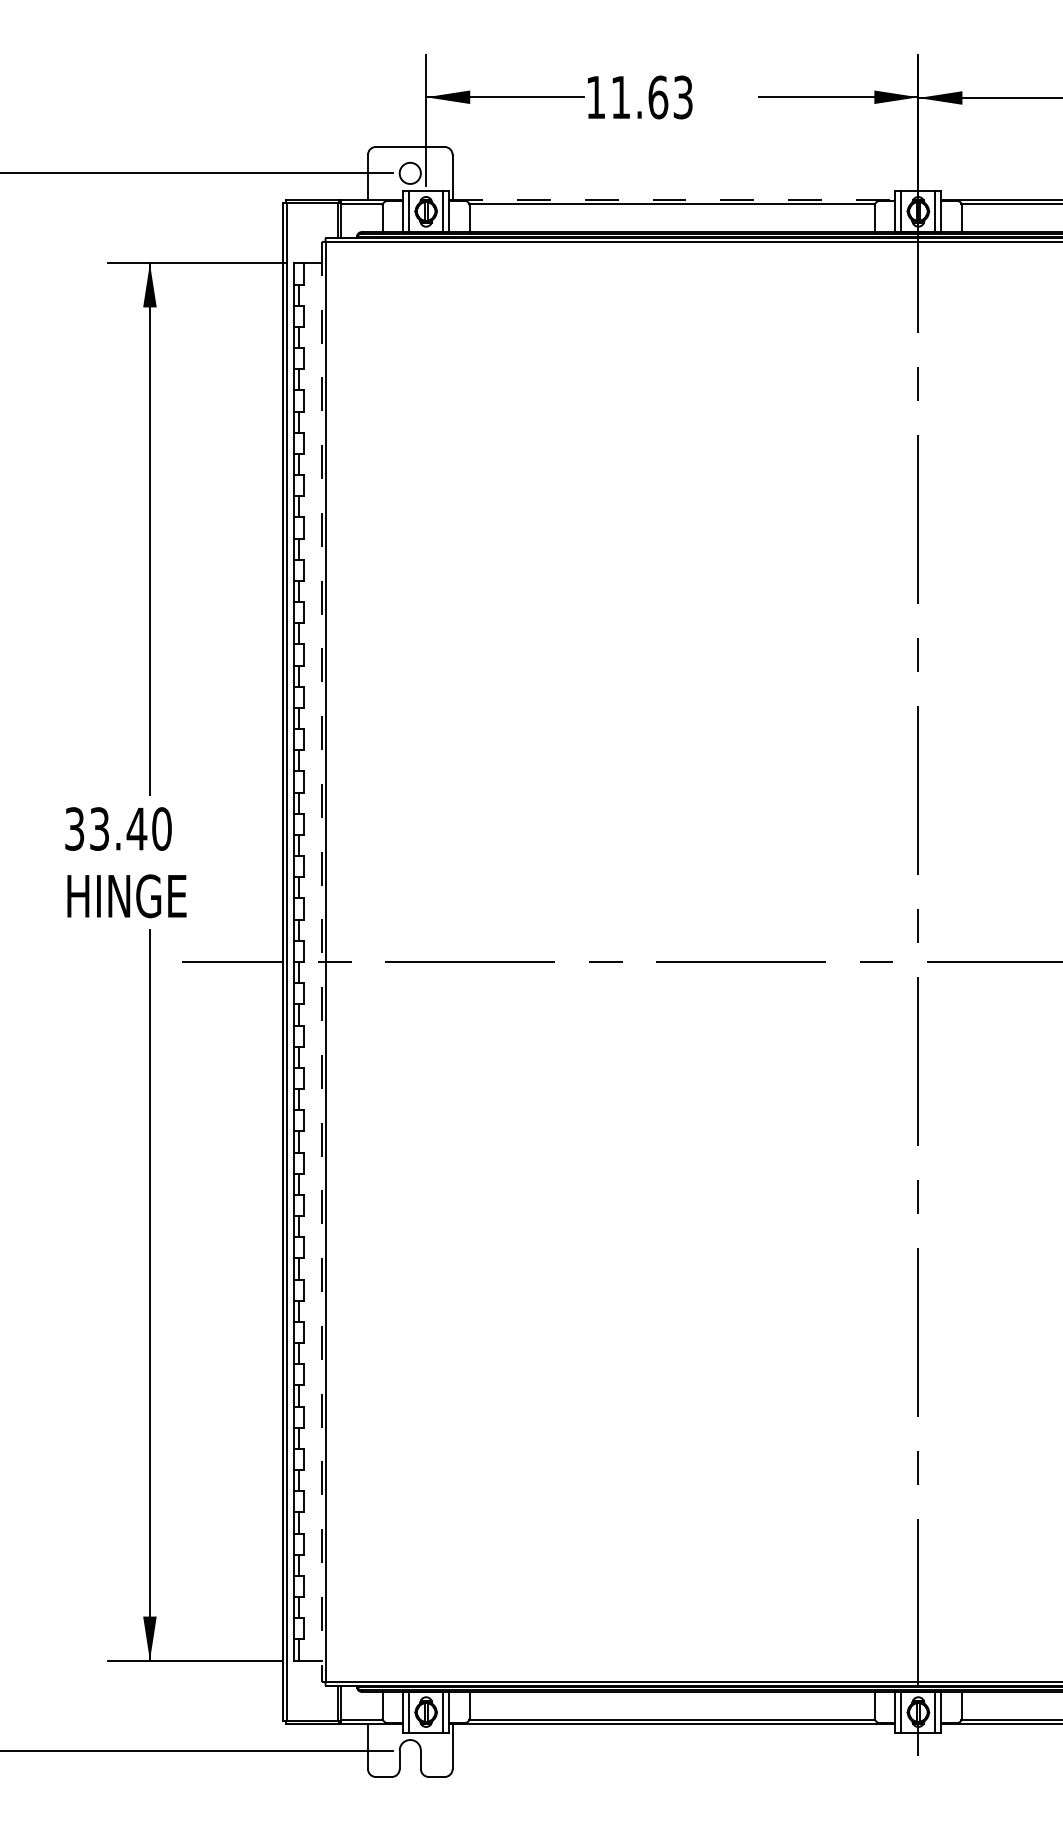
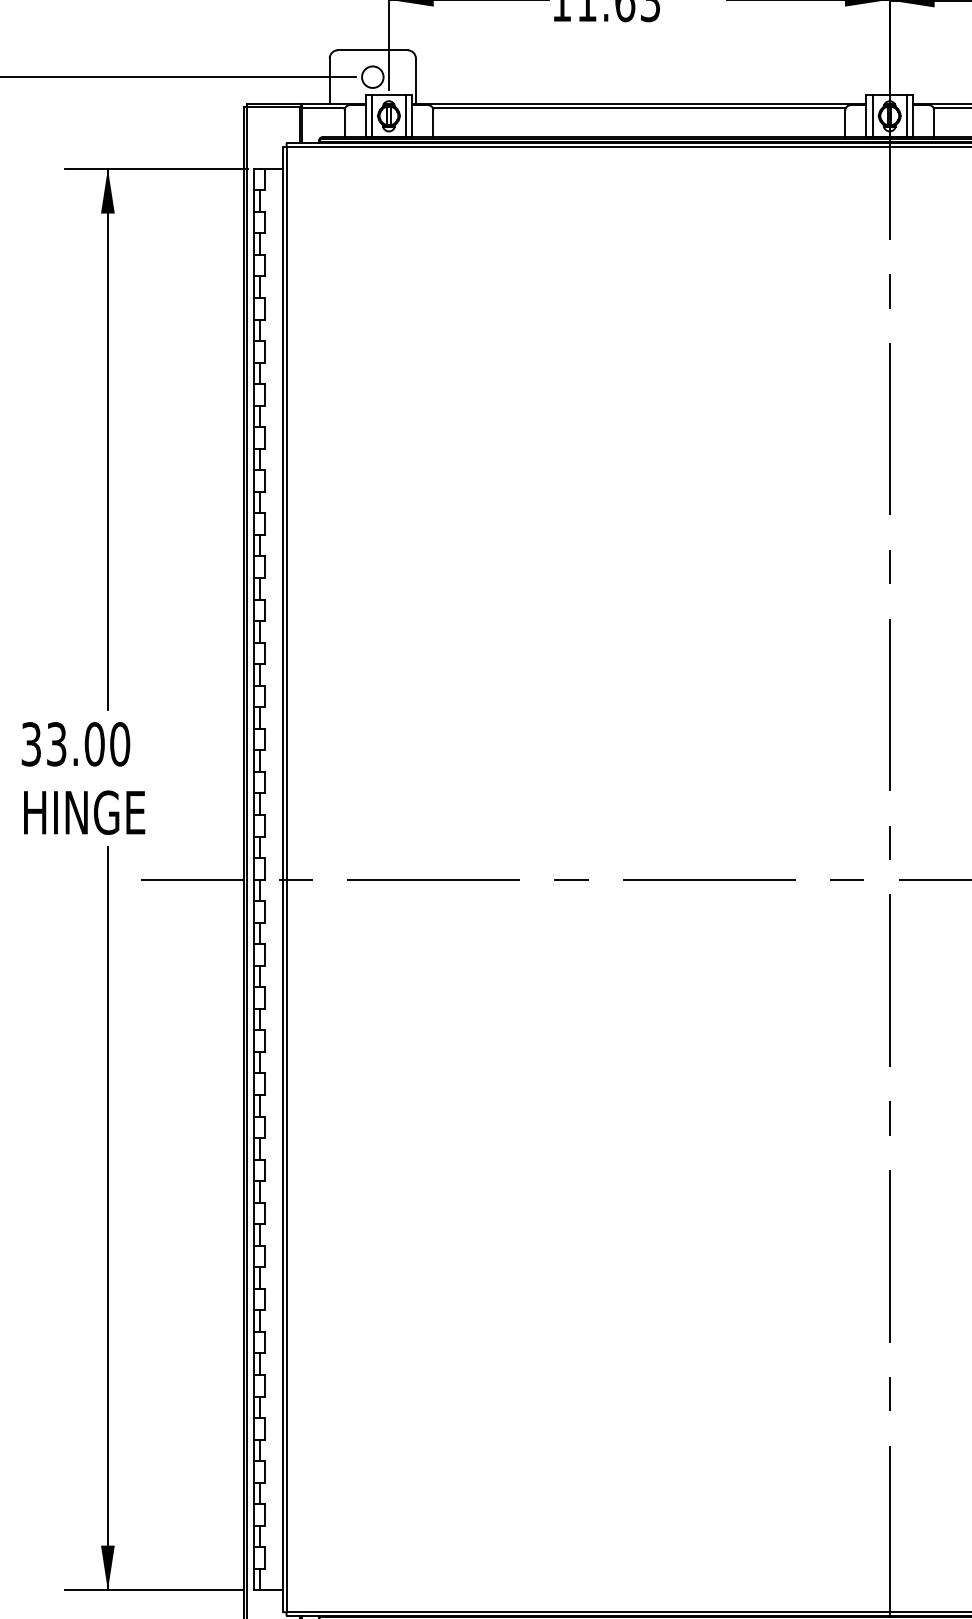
line: (672, 199) -> (639, 103), dashed -> solid
text: (136, 828) -> (94, 743), 33.40 -> 33.00
line: (321, 961) -> (282, 879), dashed -> solid

